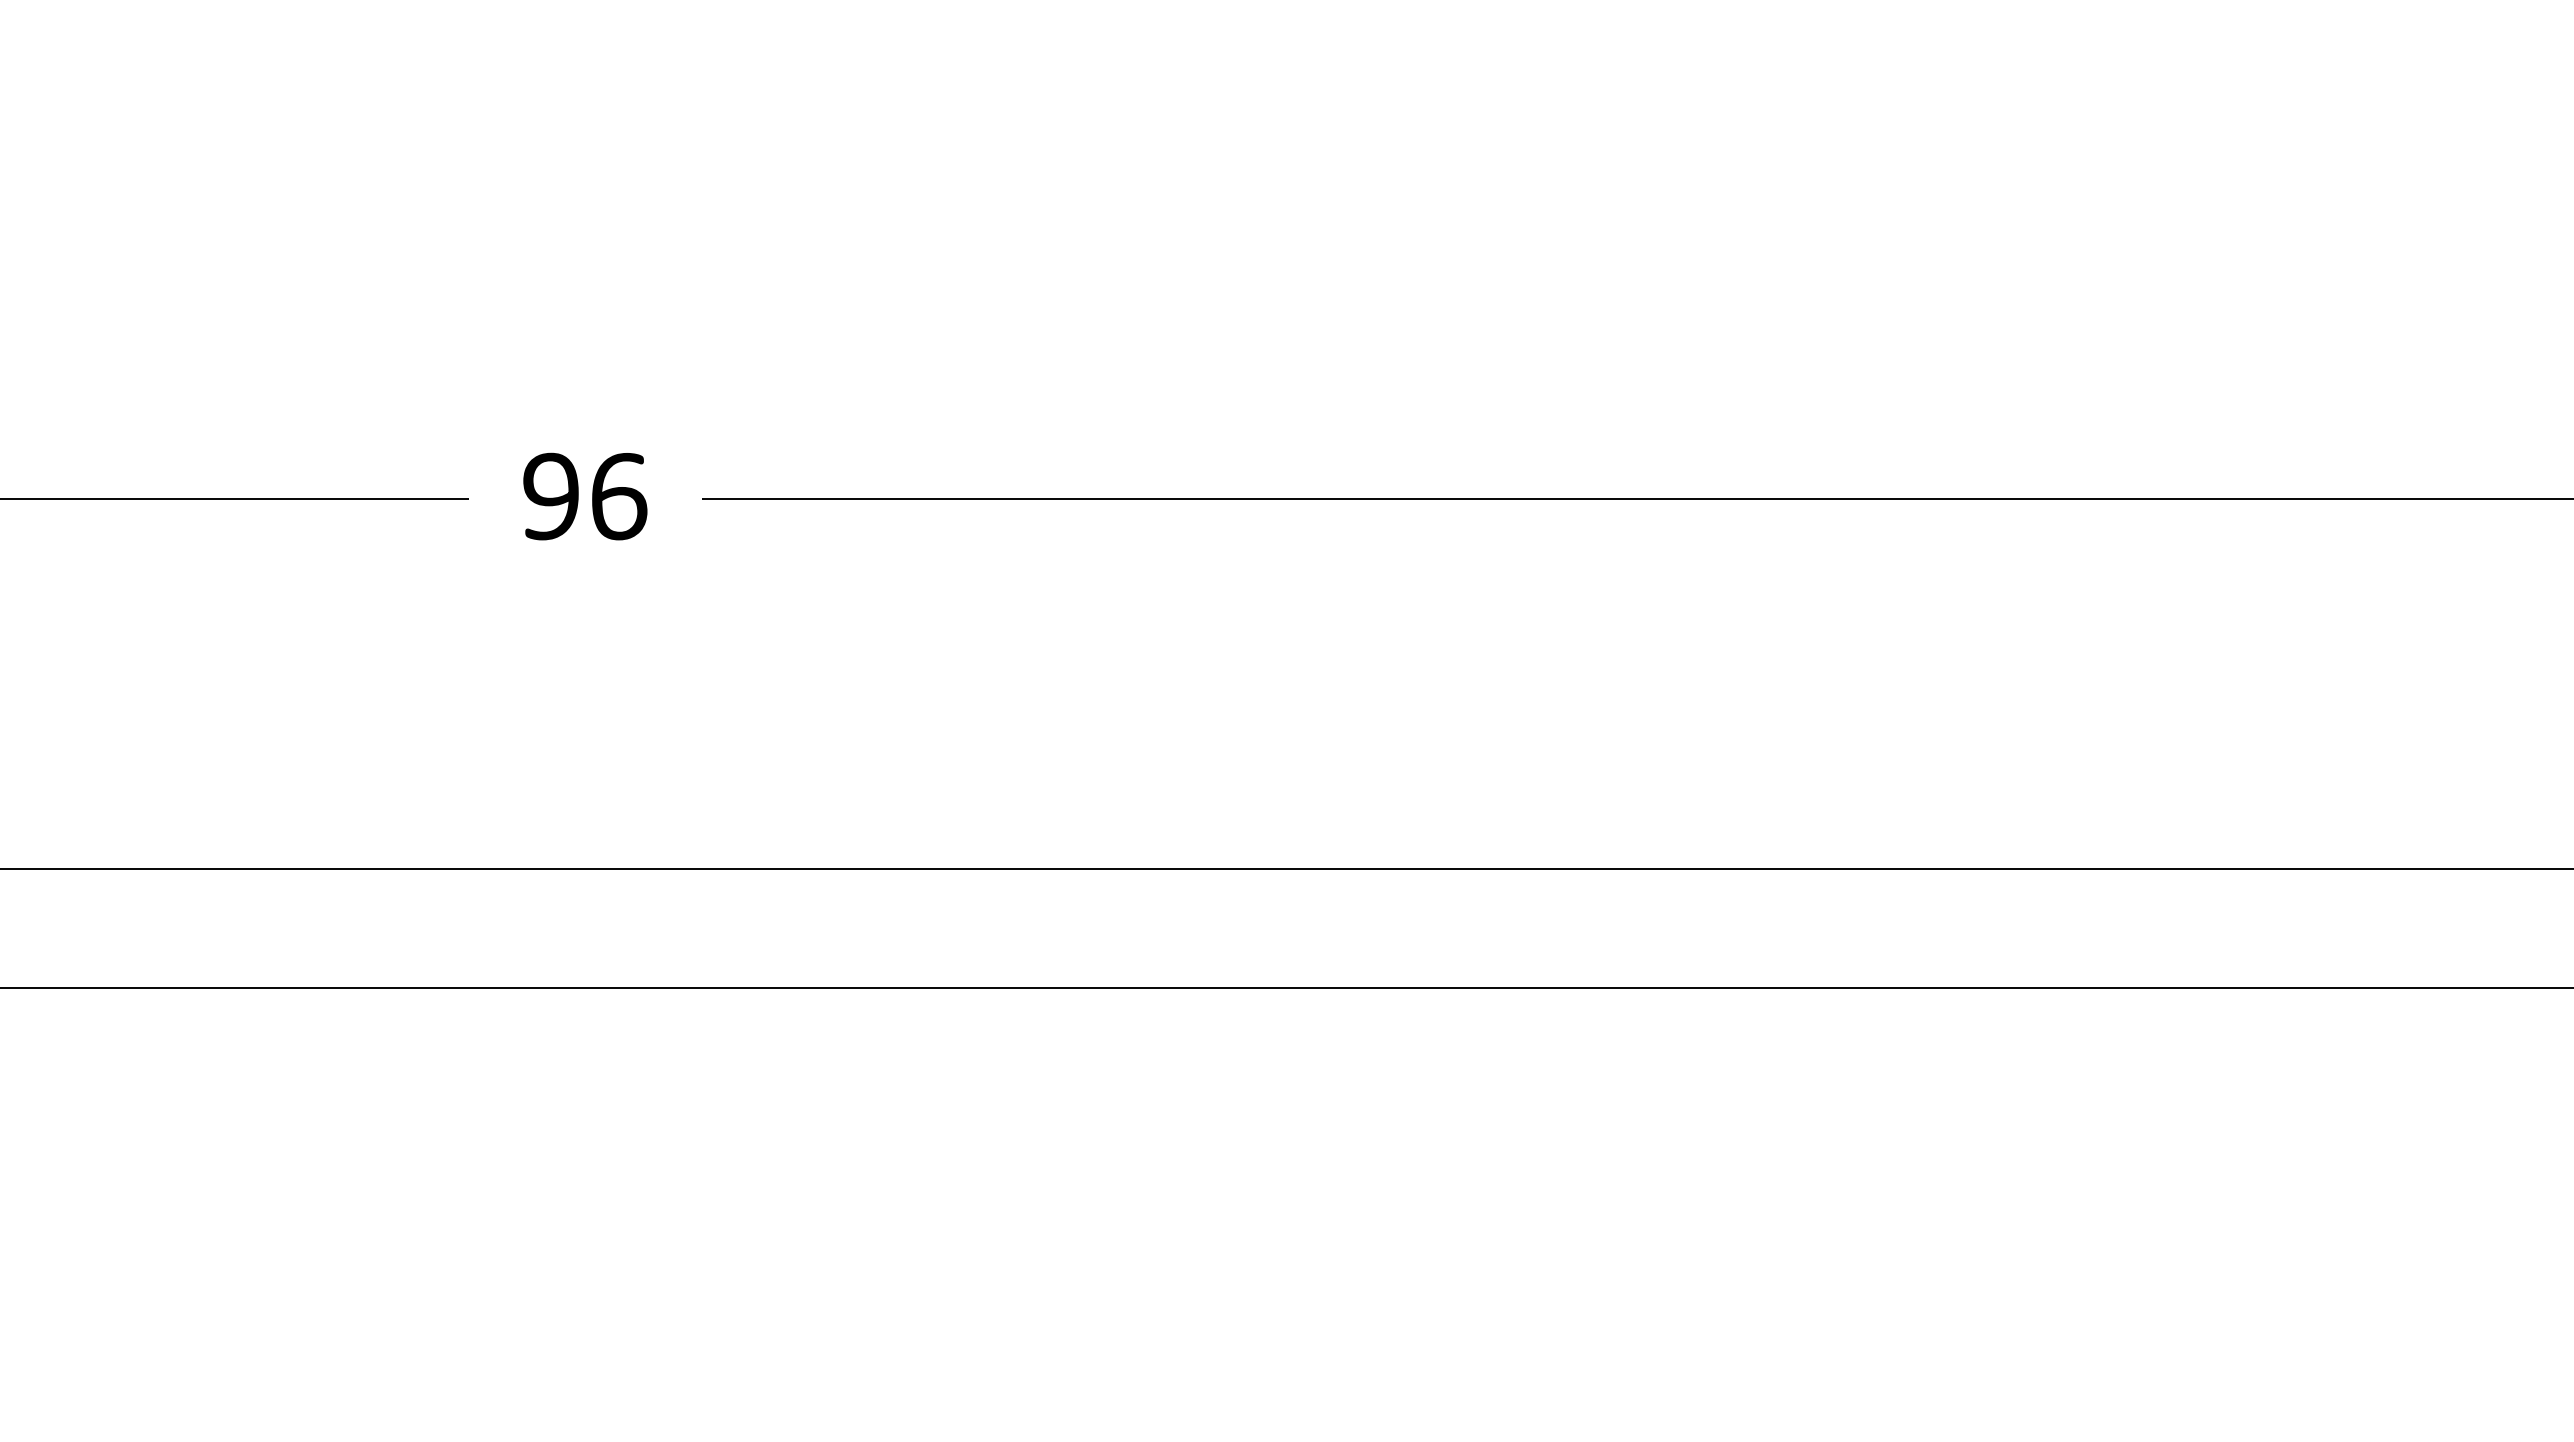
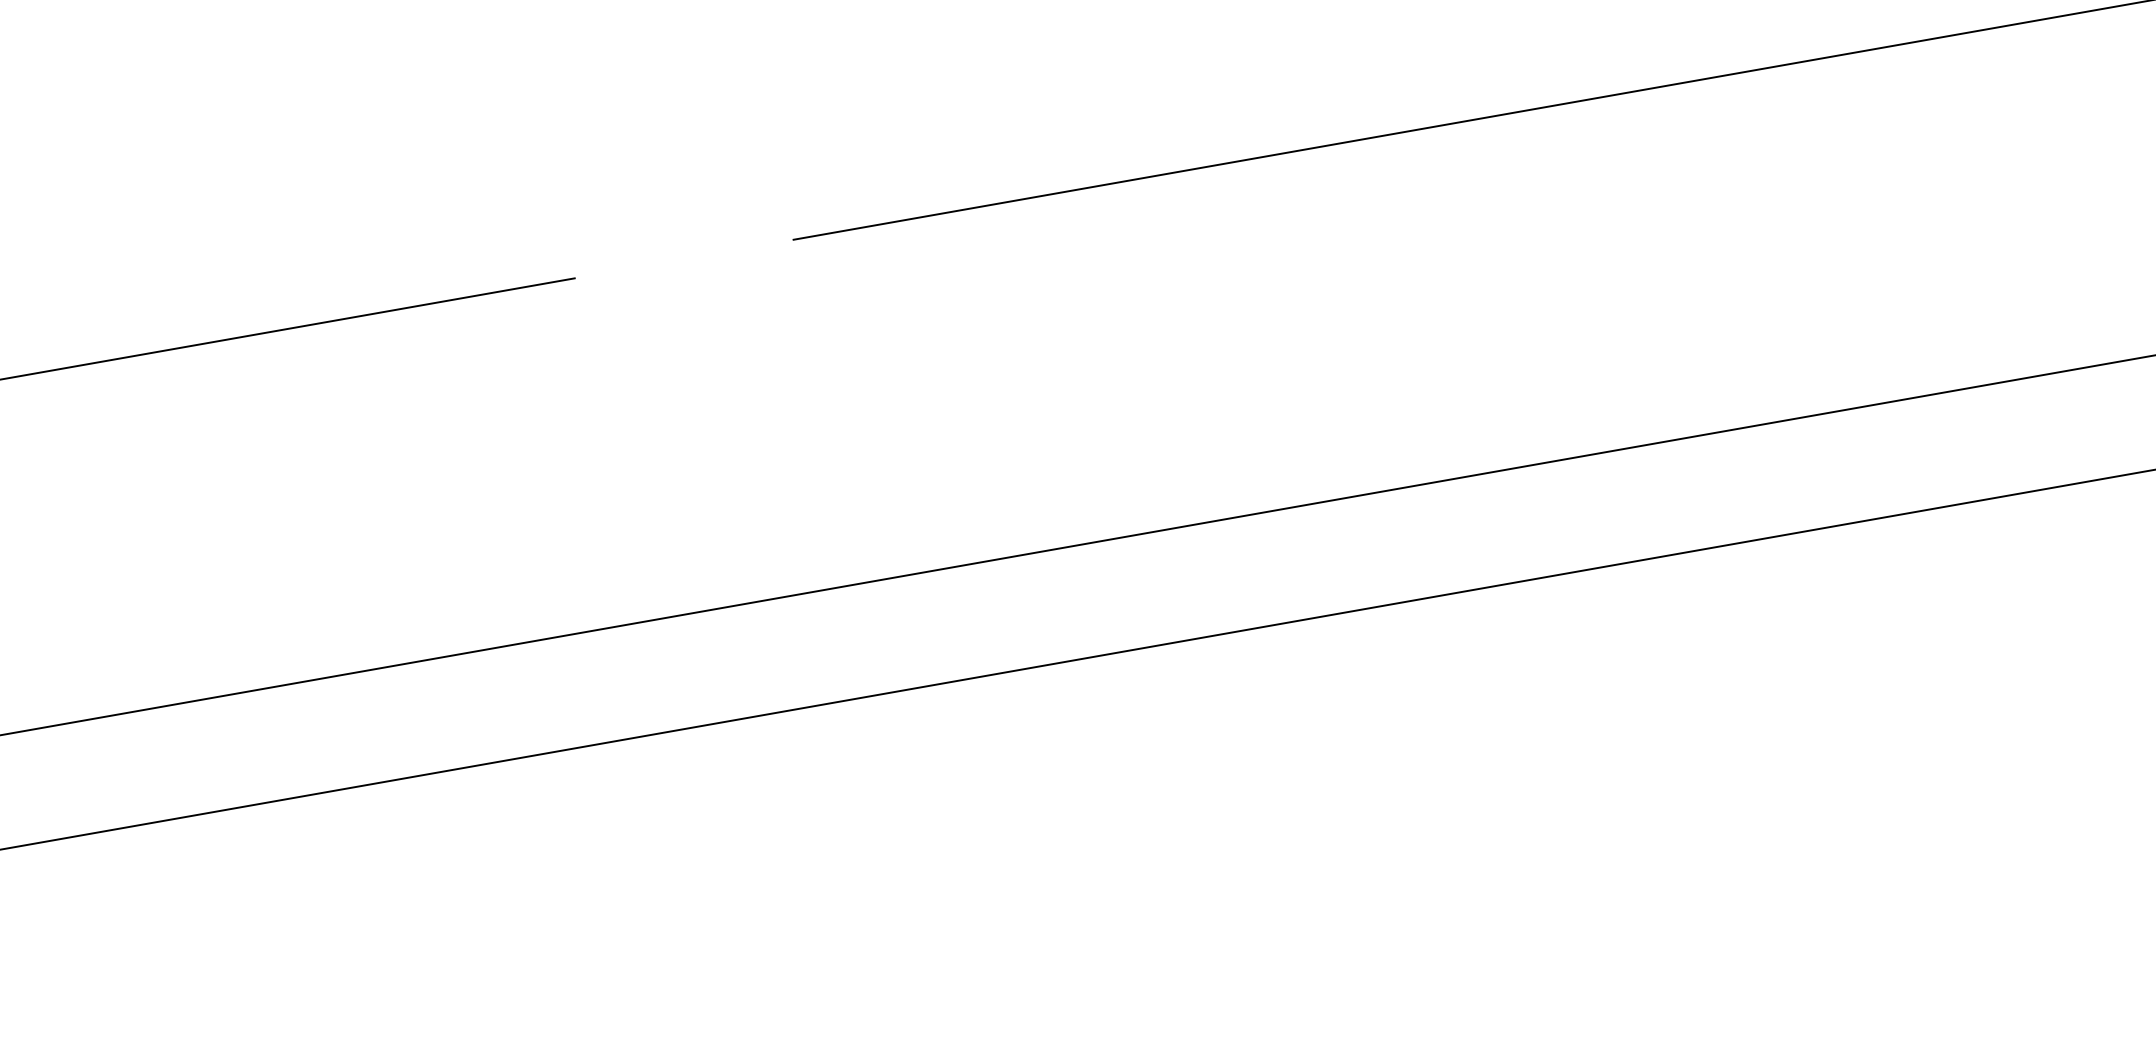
part: (578, 496) -> (677, 257), removed

